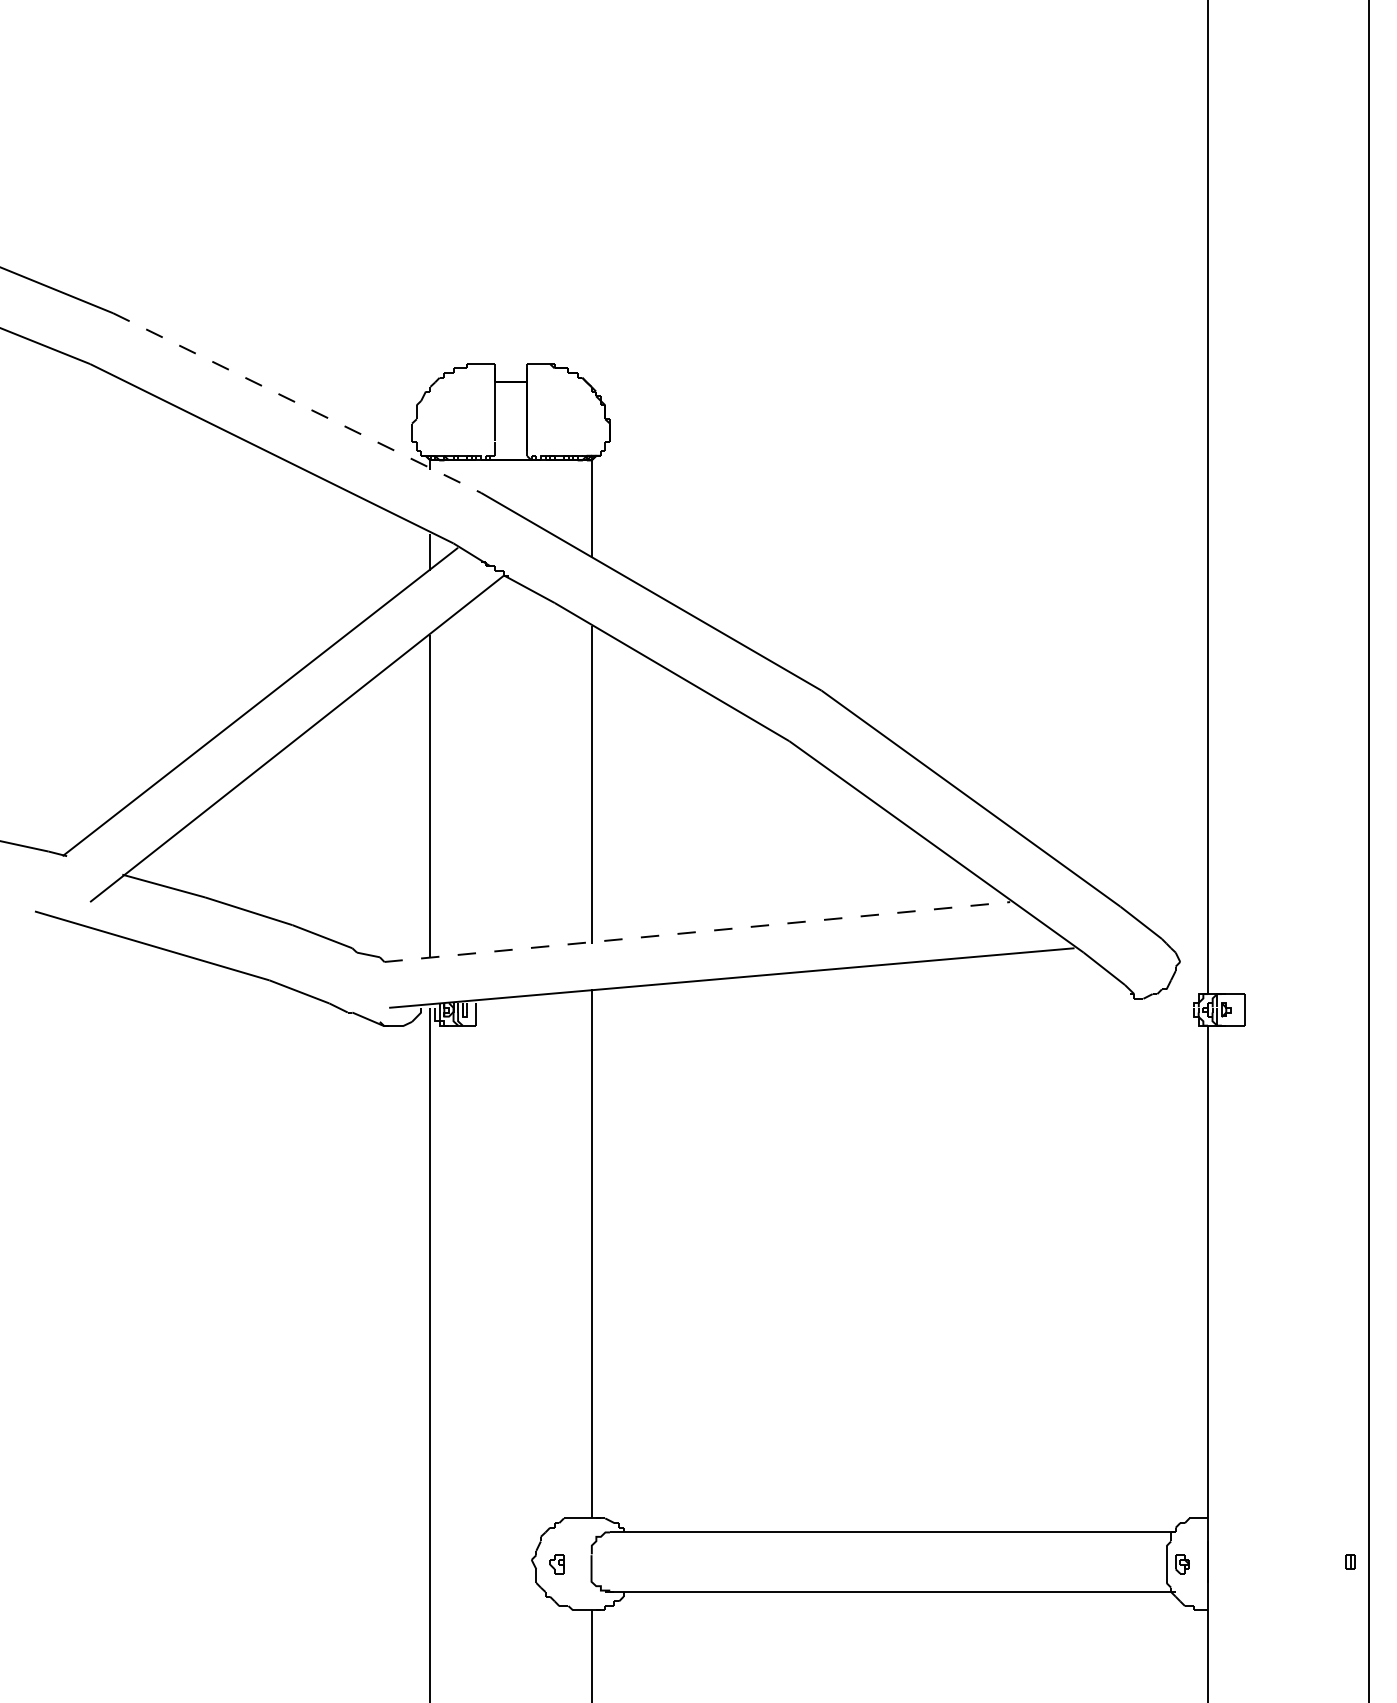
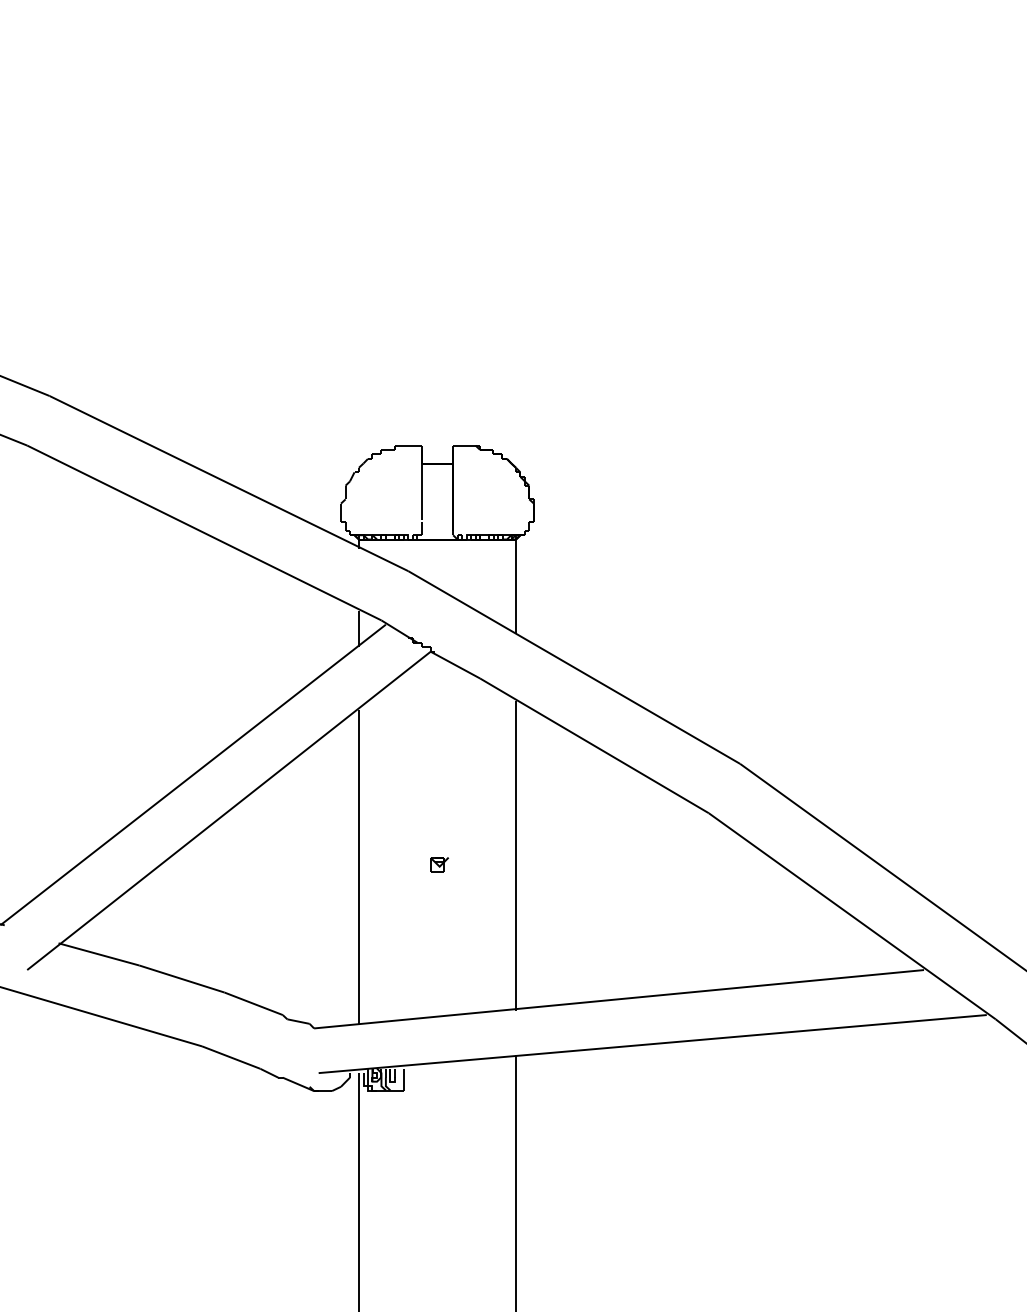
line: (297, 403) -> (229, 484), dashed -> solid
part: (512, 793) -> (438, 864), added
line: (697, 932) -> (619, 999), dashed -> solid

